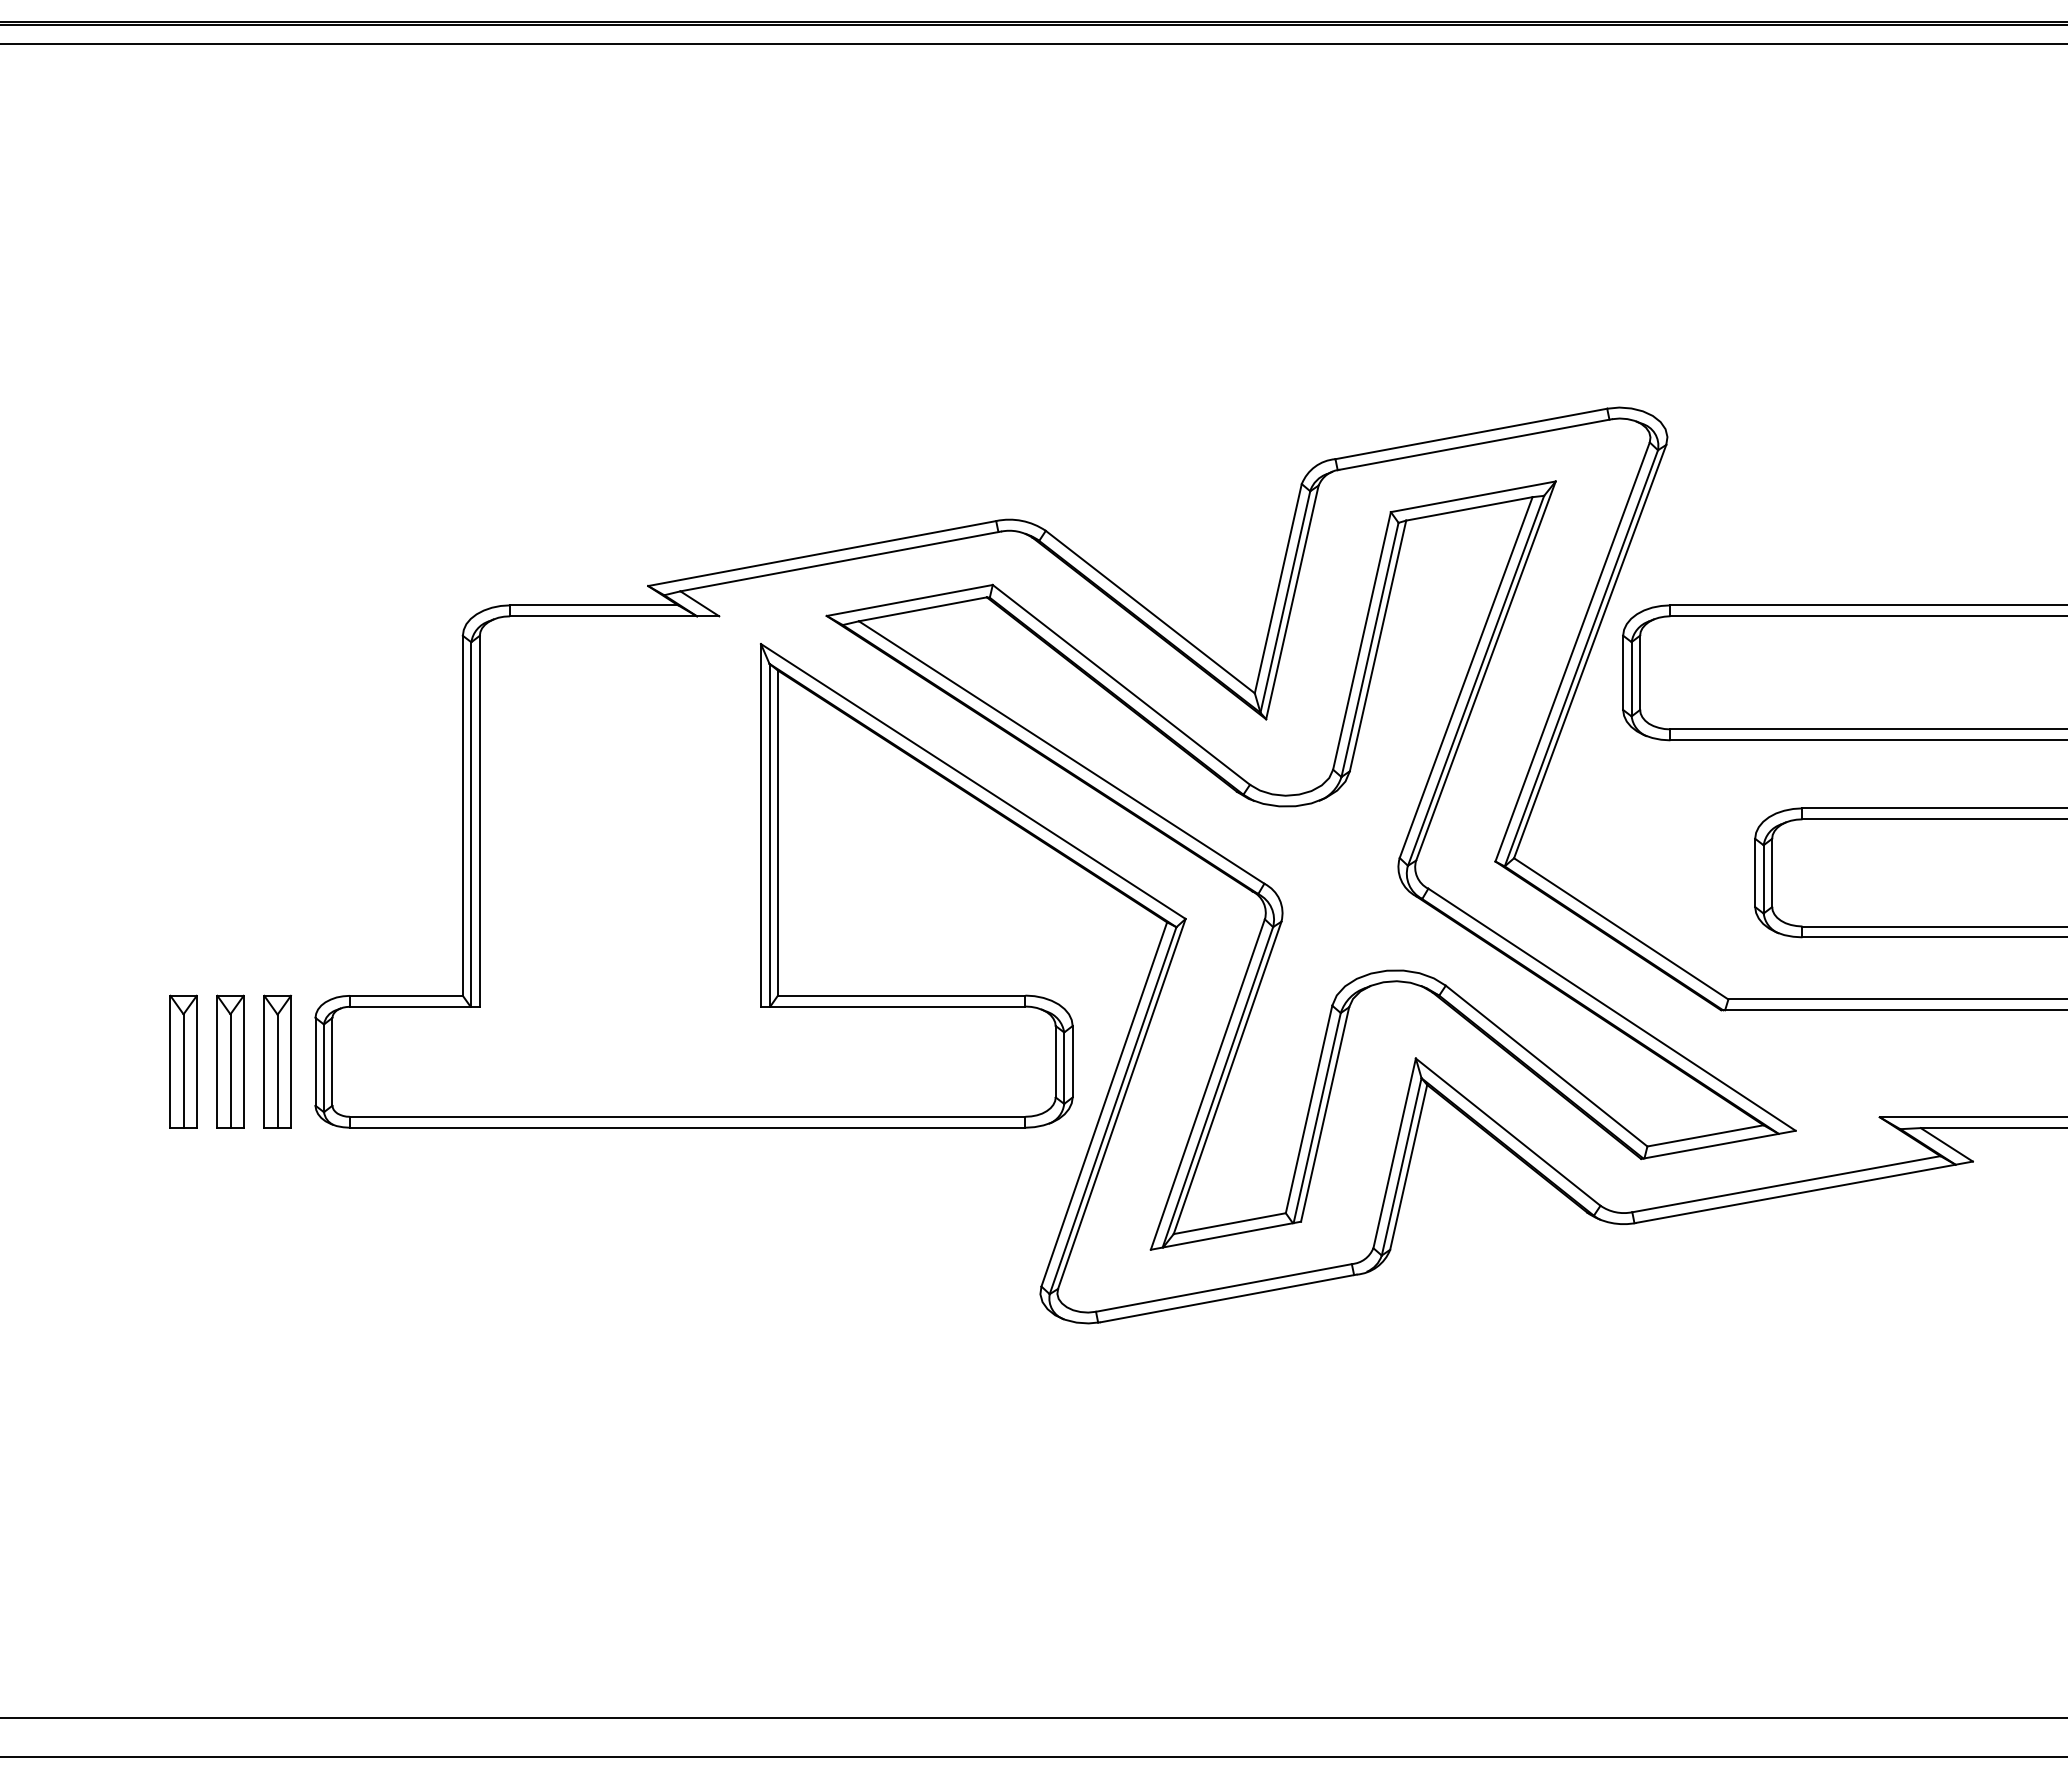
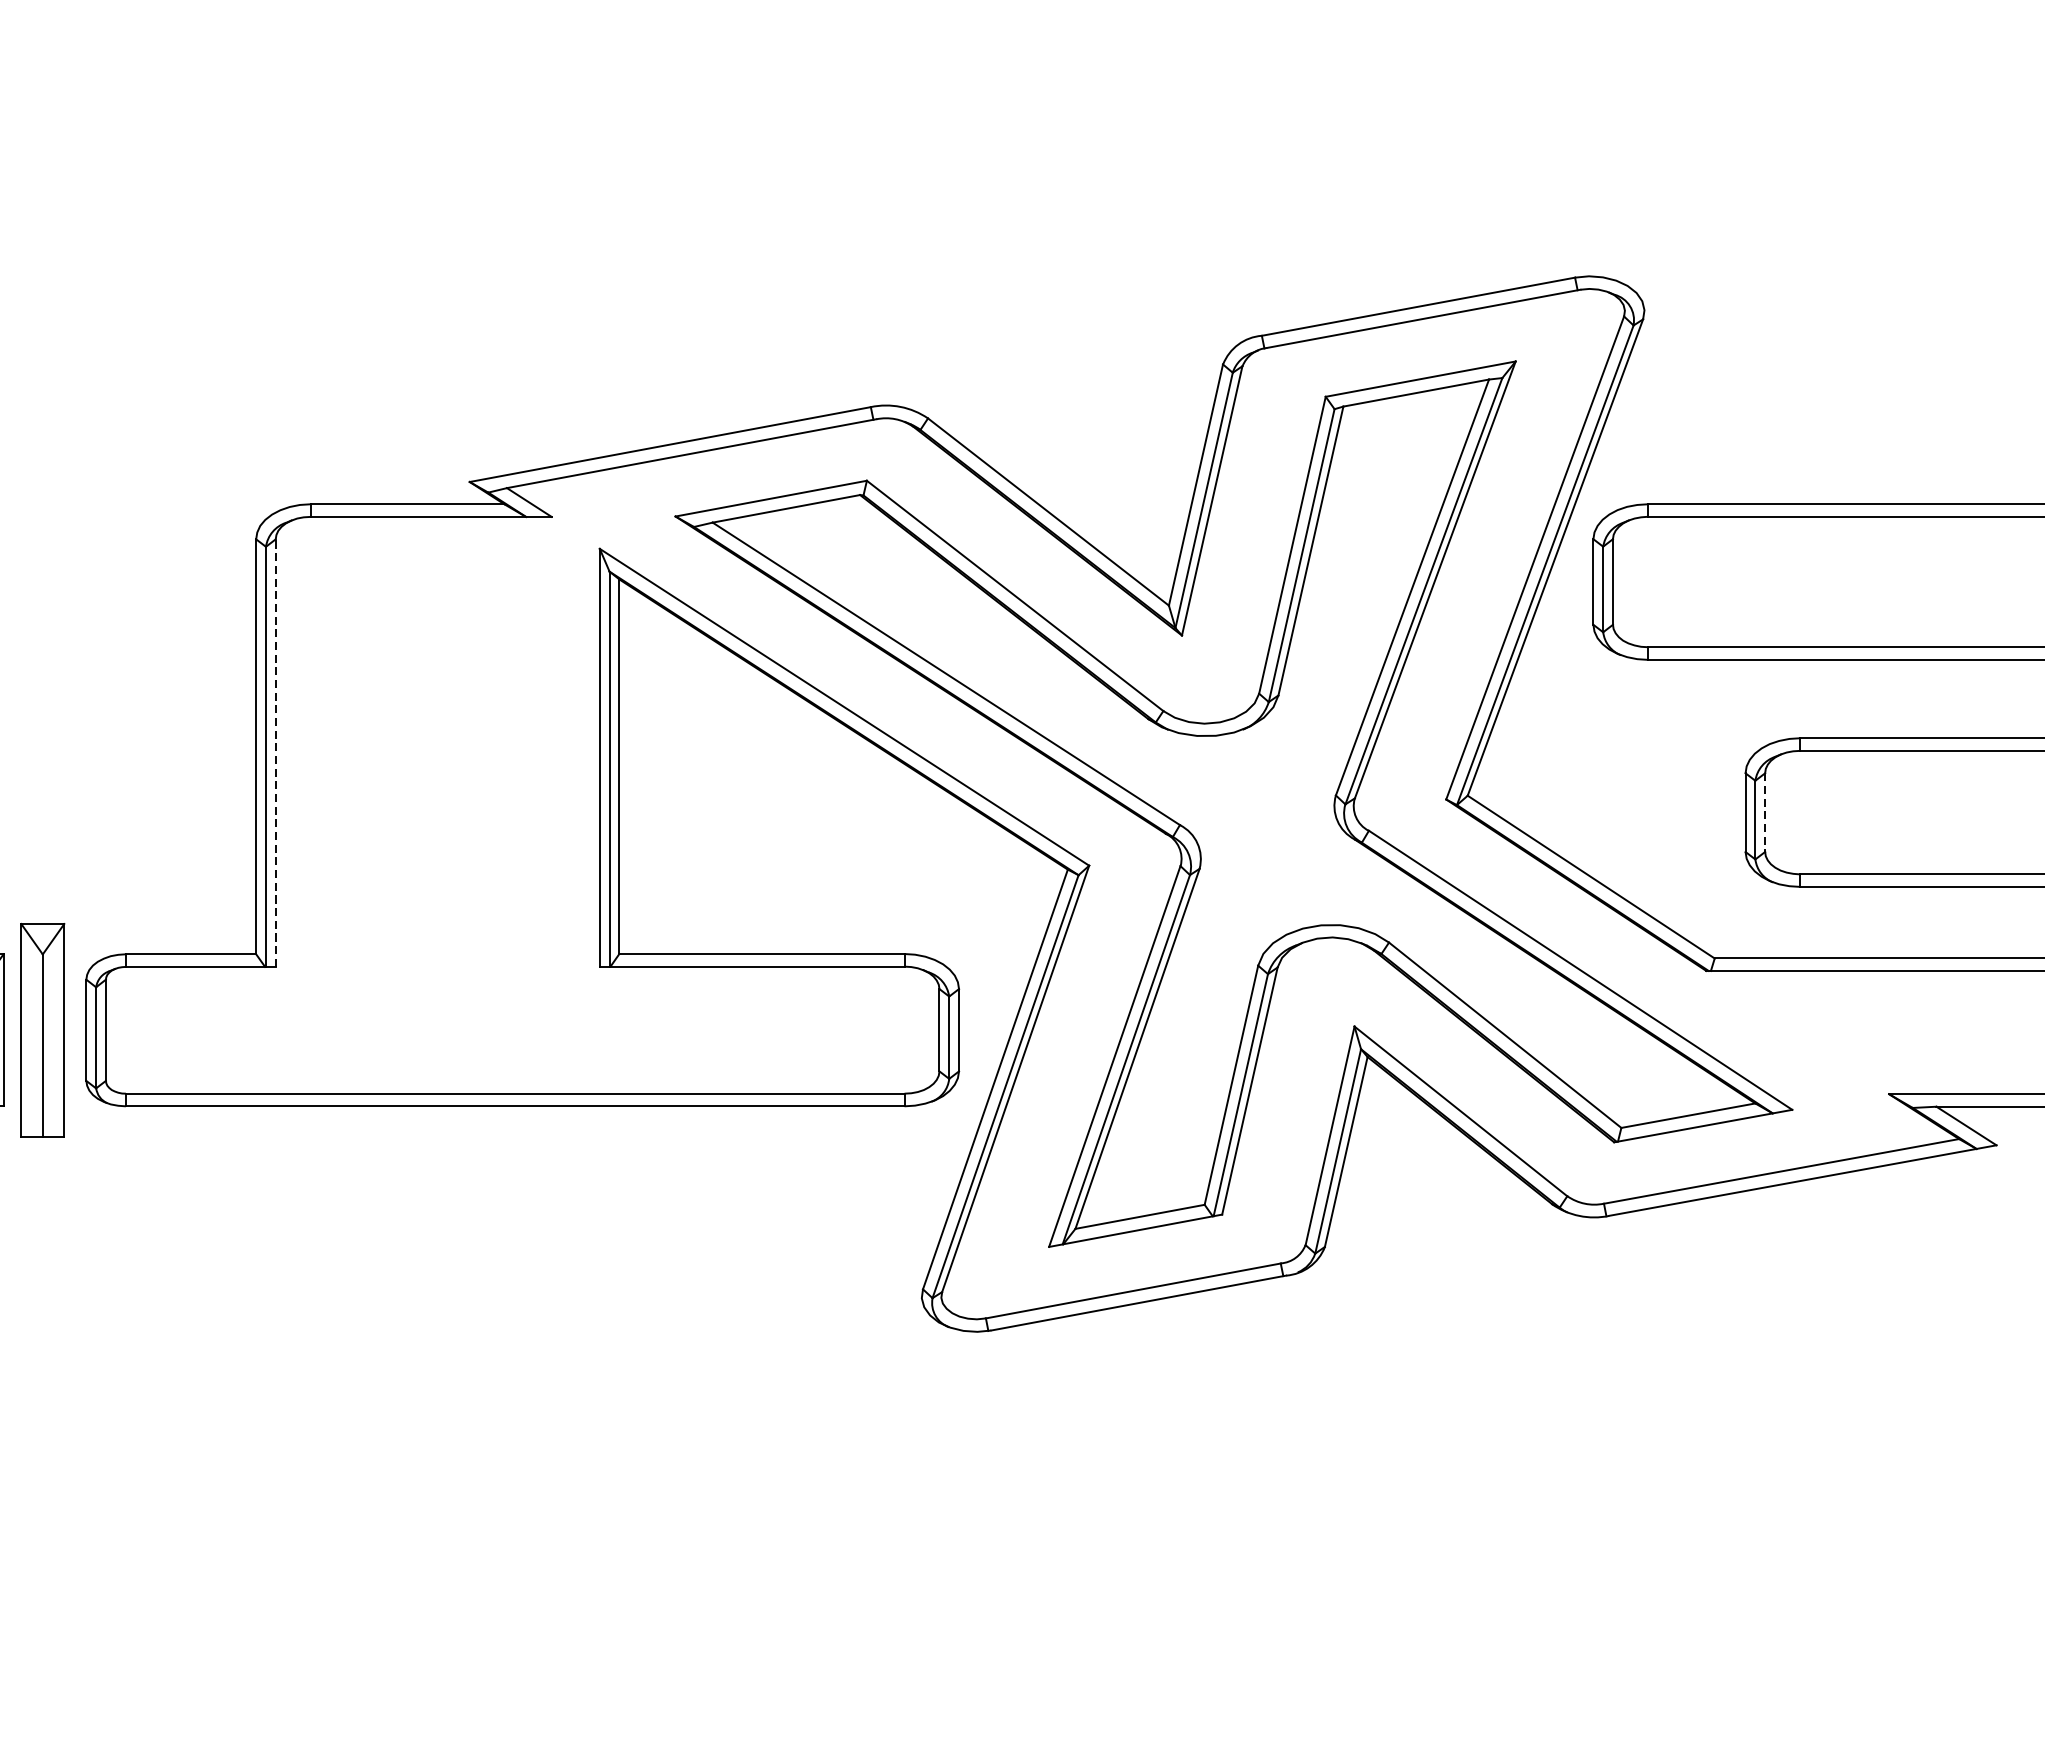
line: (479, 821) -> (275, 753), solid -> dashed
line: (1772, 873) -> (1765, 813), solid -> dashed
part: (277, 1061) -> (42, 1029), size x1.4

